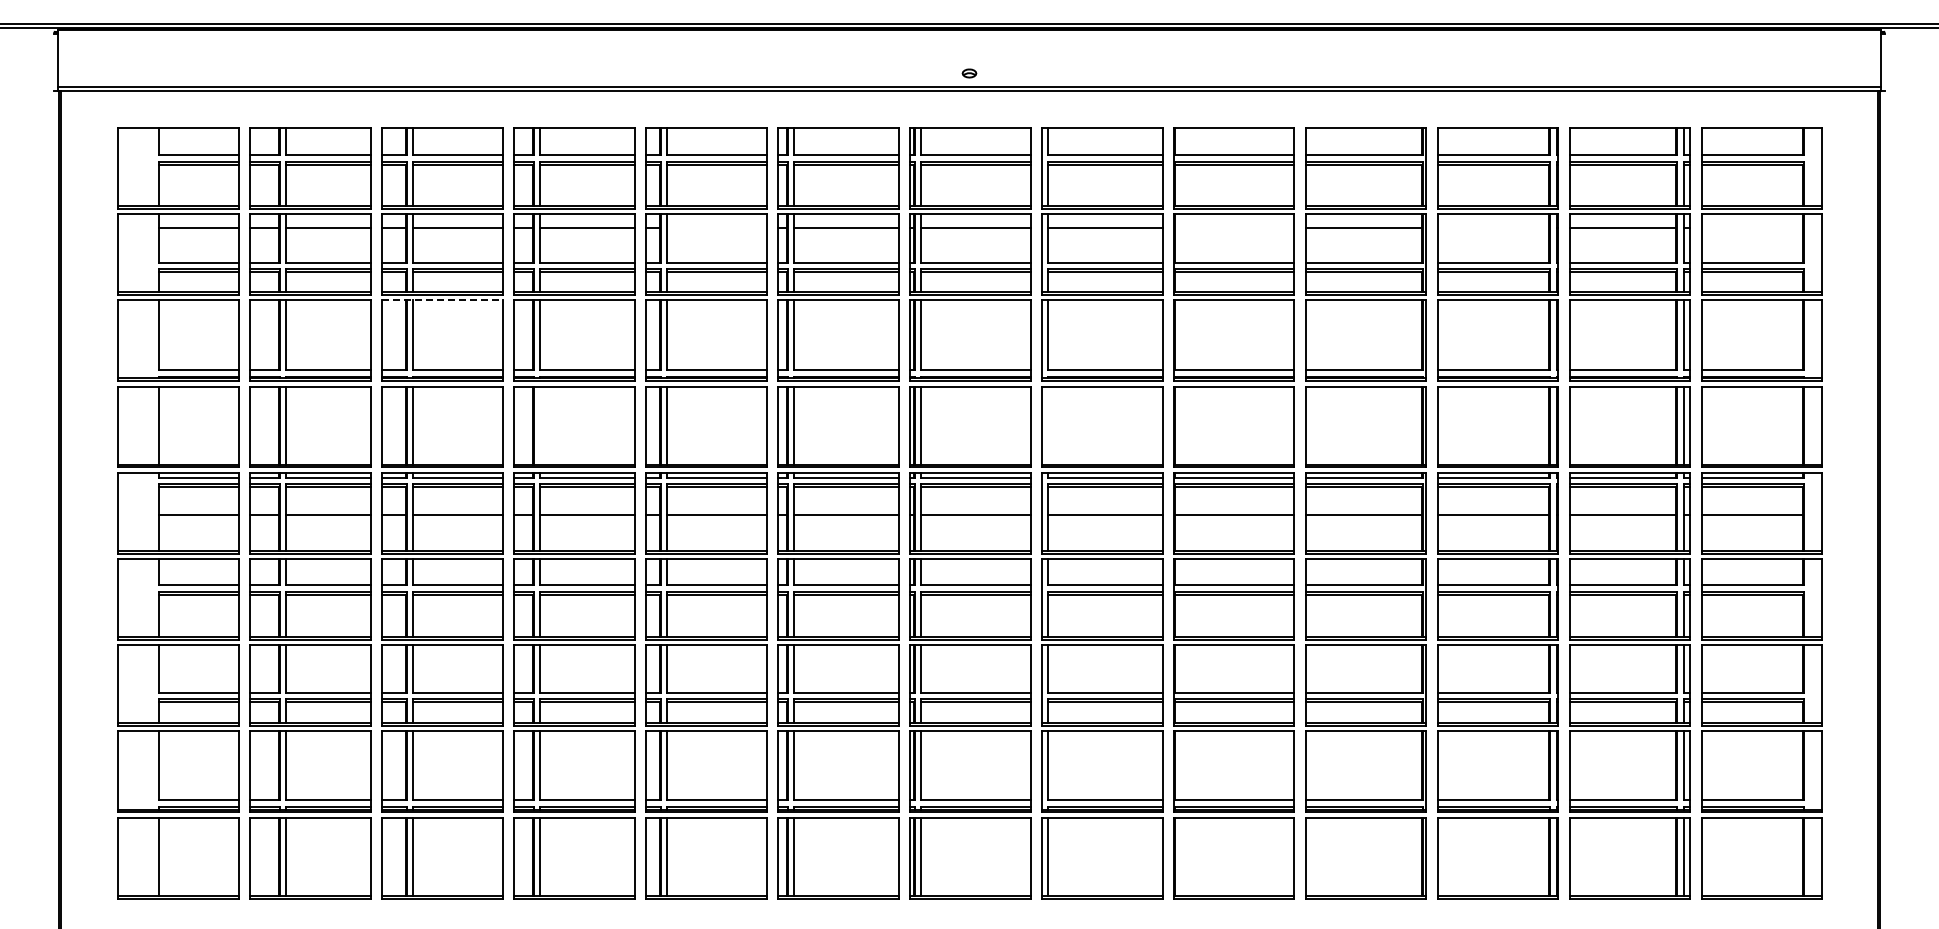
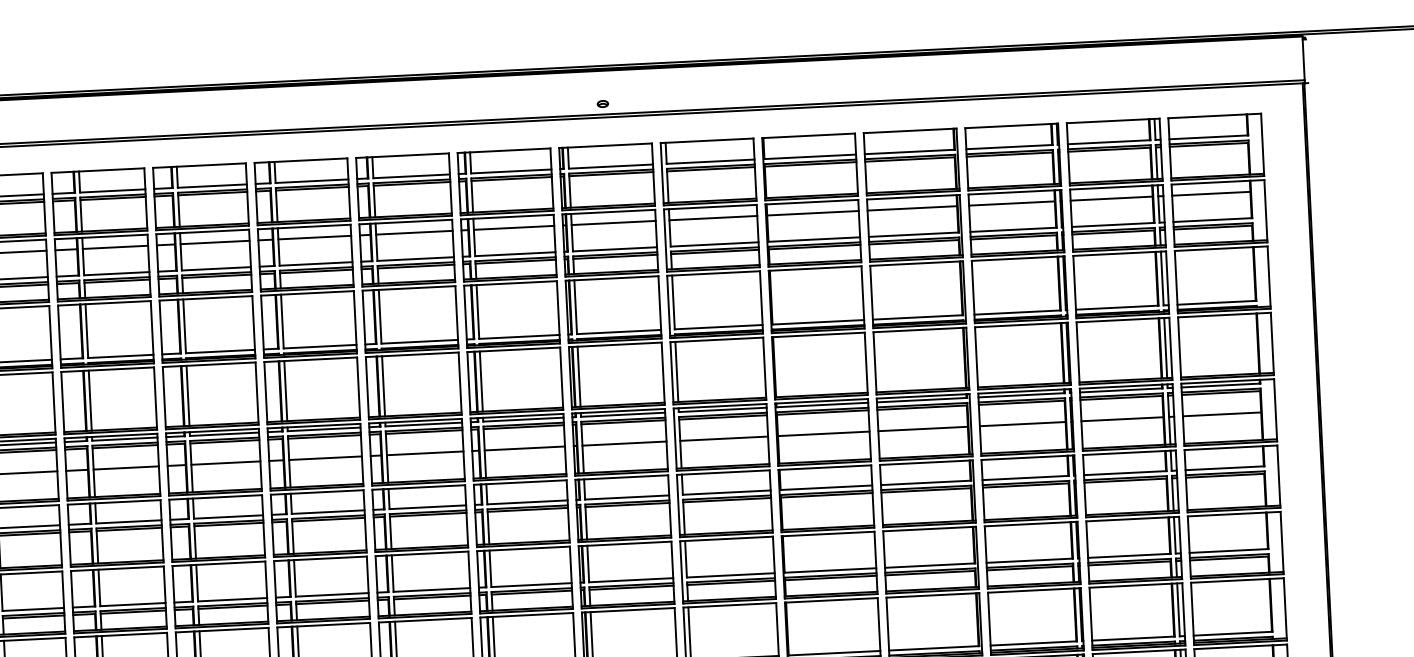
line: (716, 228) -> (414, 232), added
line: (1234, 228) -> (812, 213), added
line: (1493, 228) -> (1011, 203), added
line: (1752, 228) -> (1211, 193), added
line: (443, 300) -> (206, 298), dashed -> solid
line: (540, 425) -> (286, 391), added
line: (1048, 425) -> (676, 371), added

